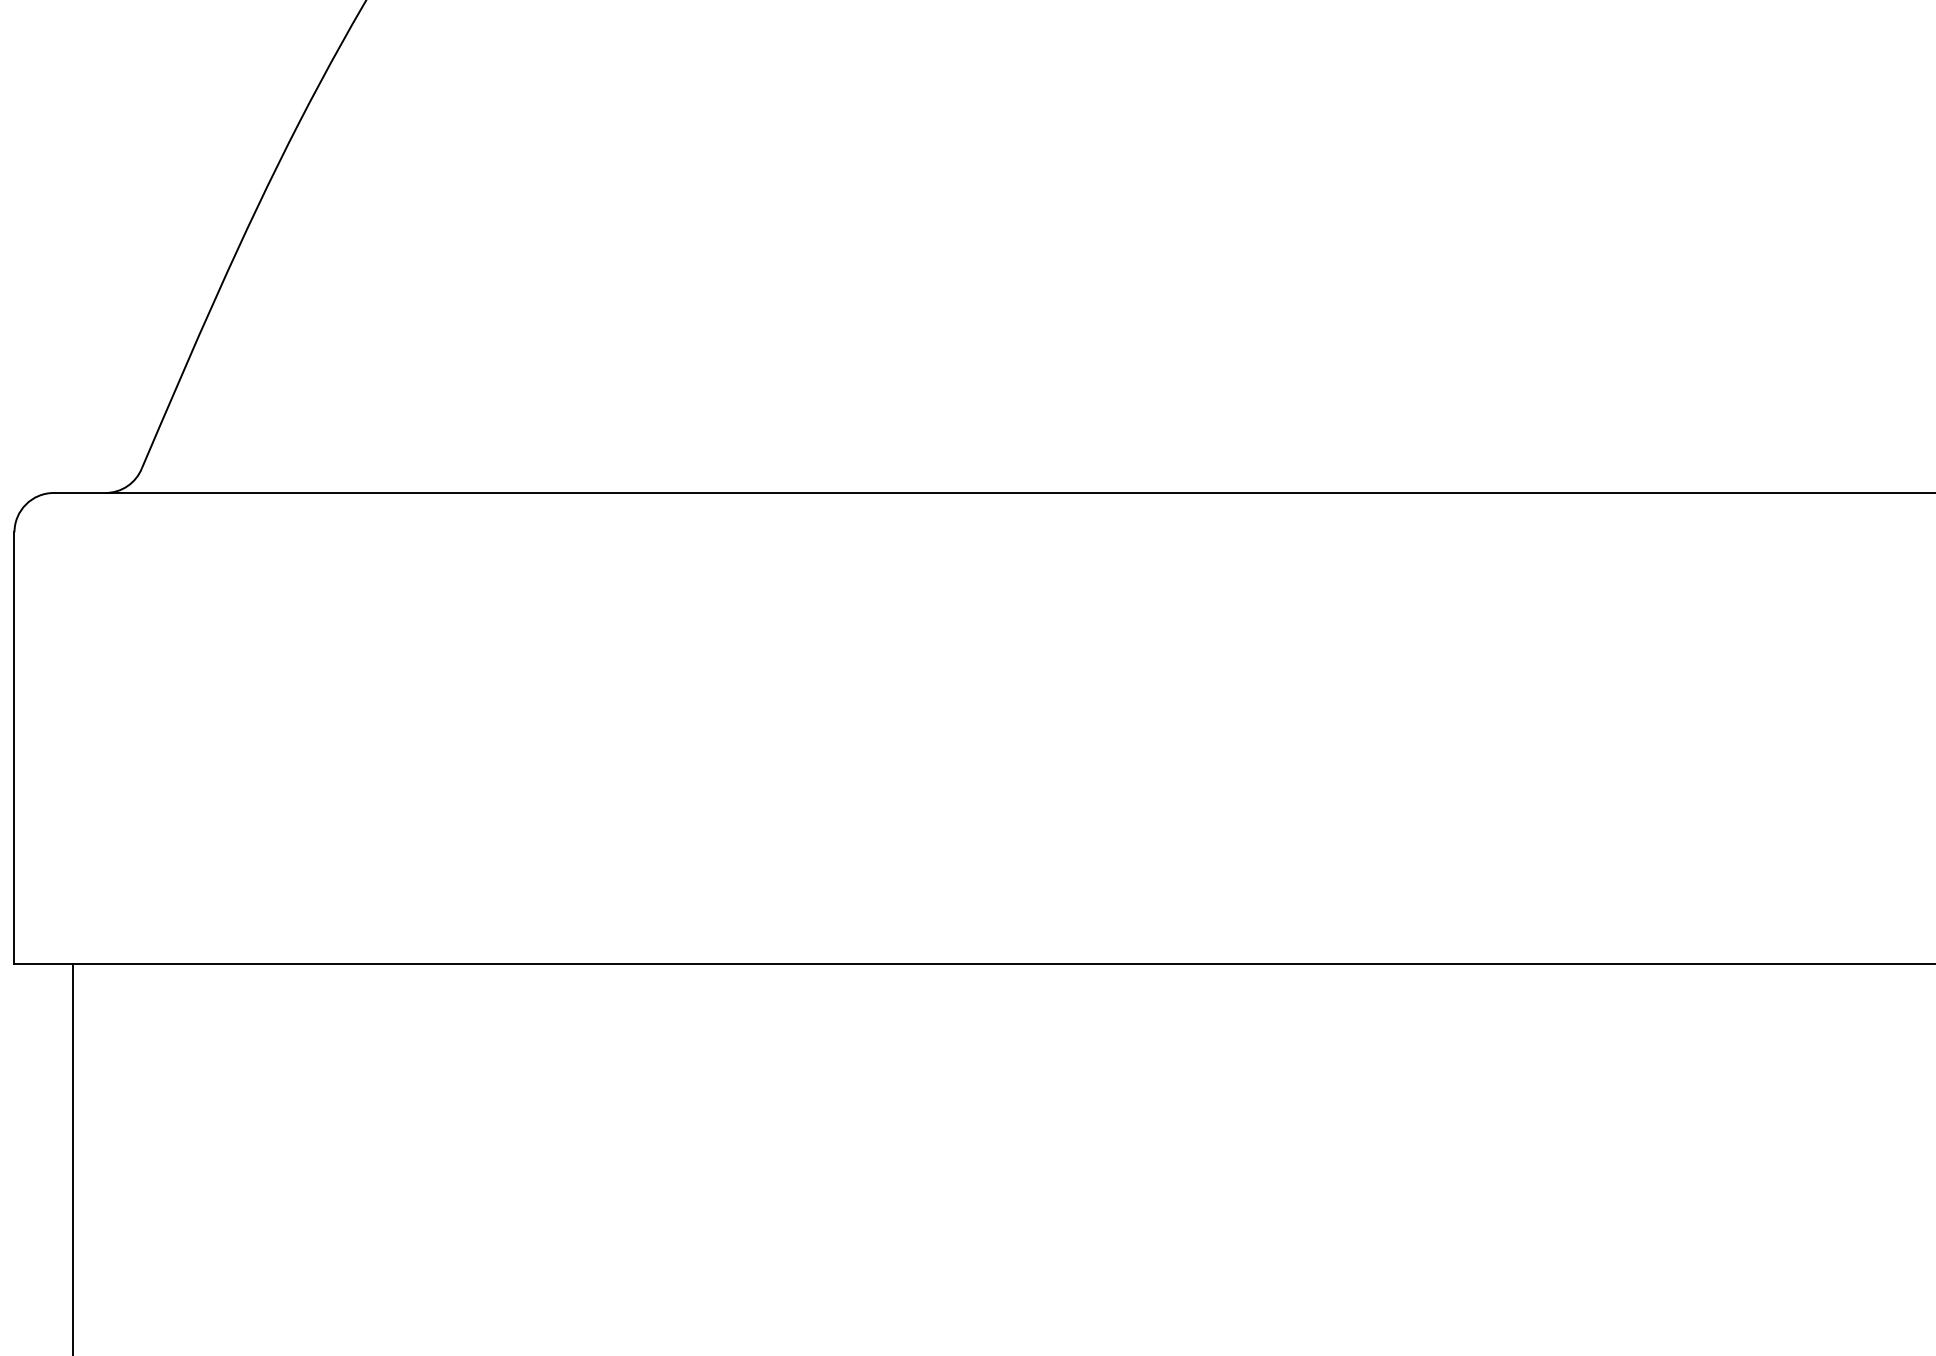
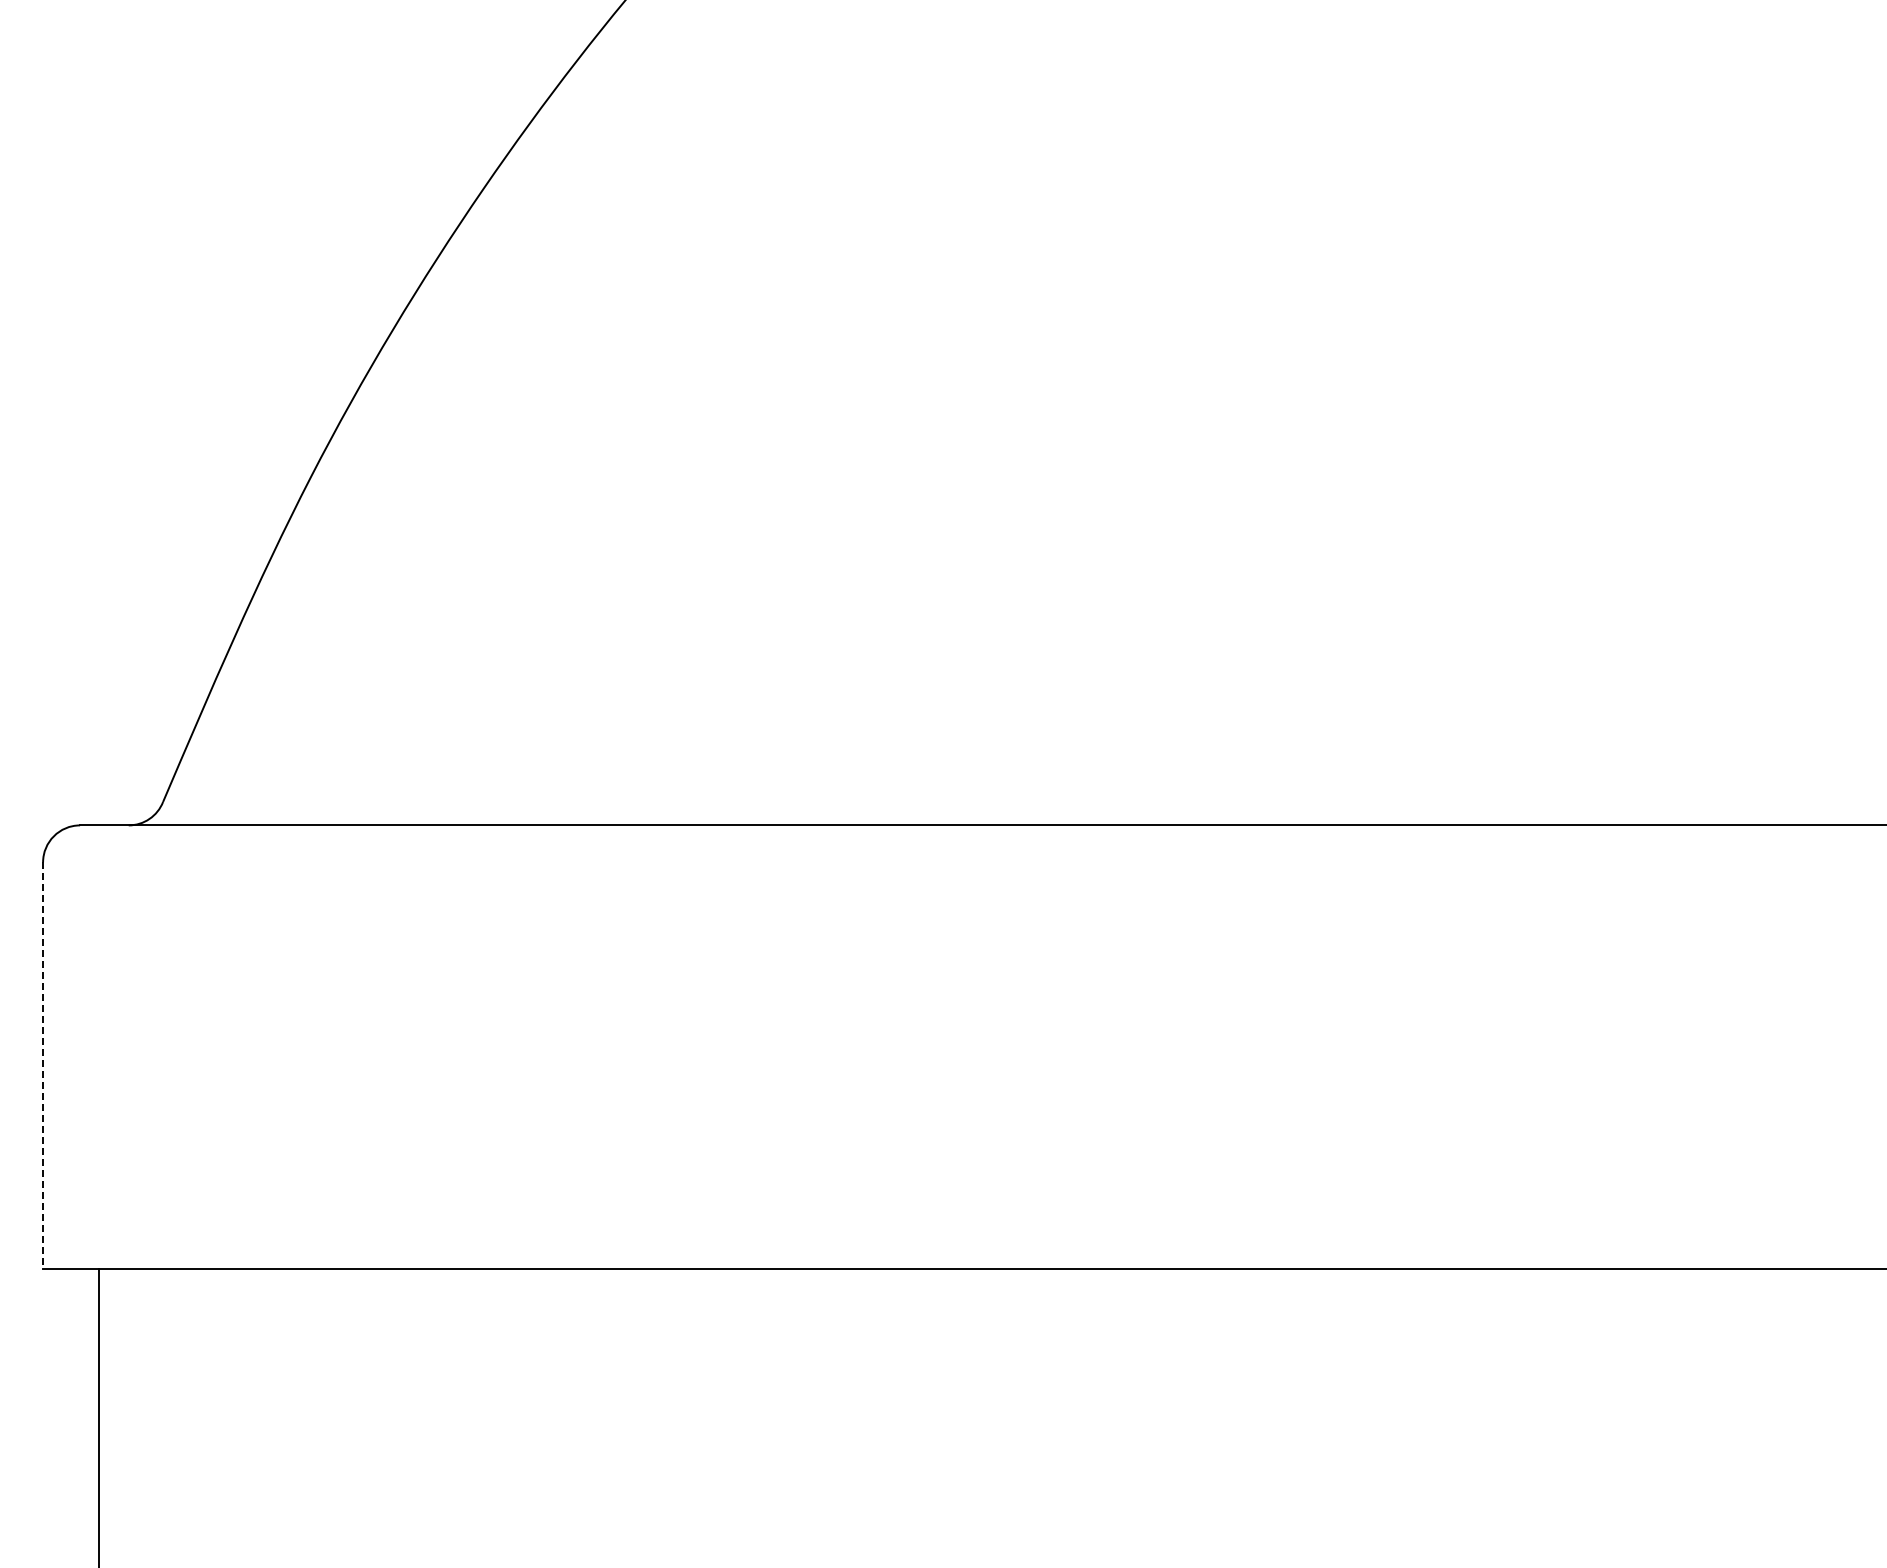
line: (14, 749) -> (43, 1066), solid -> dashed

